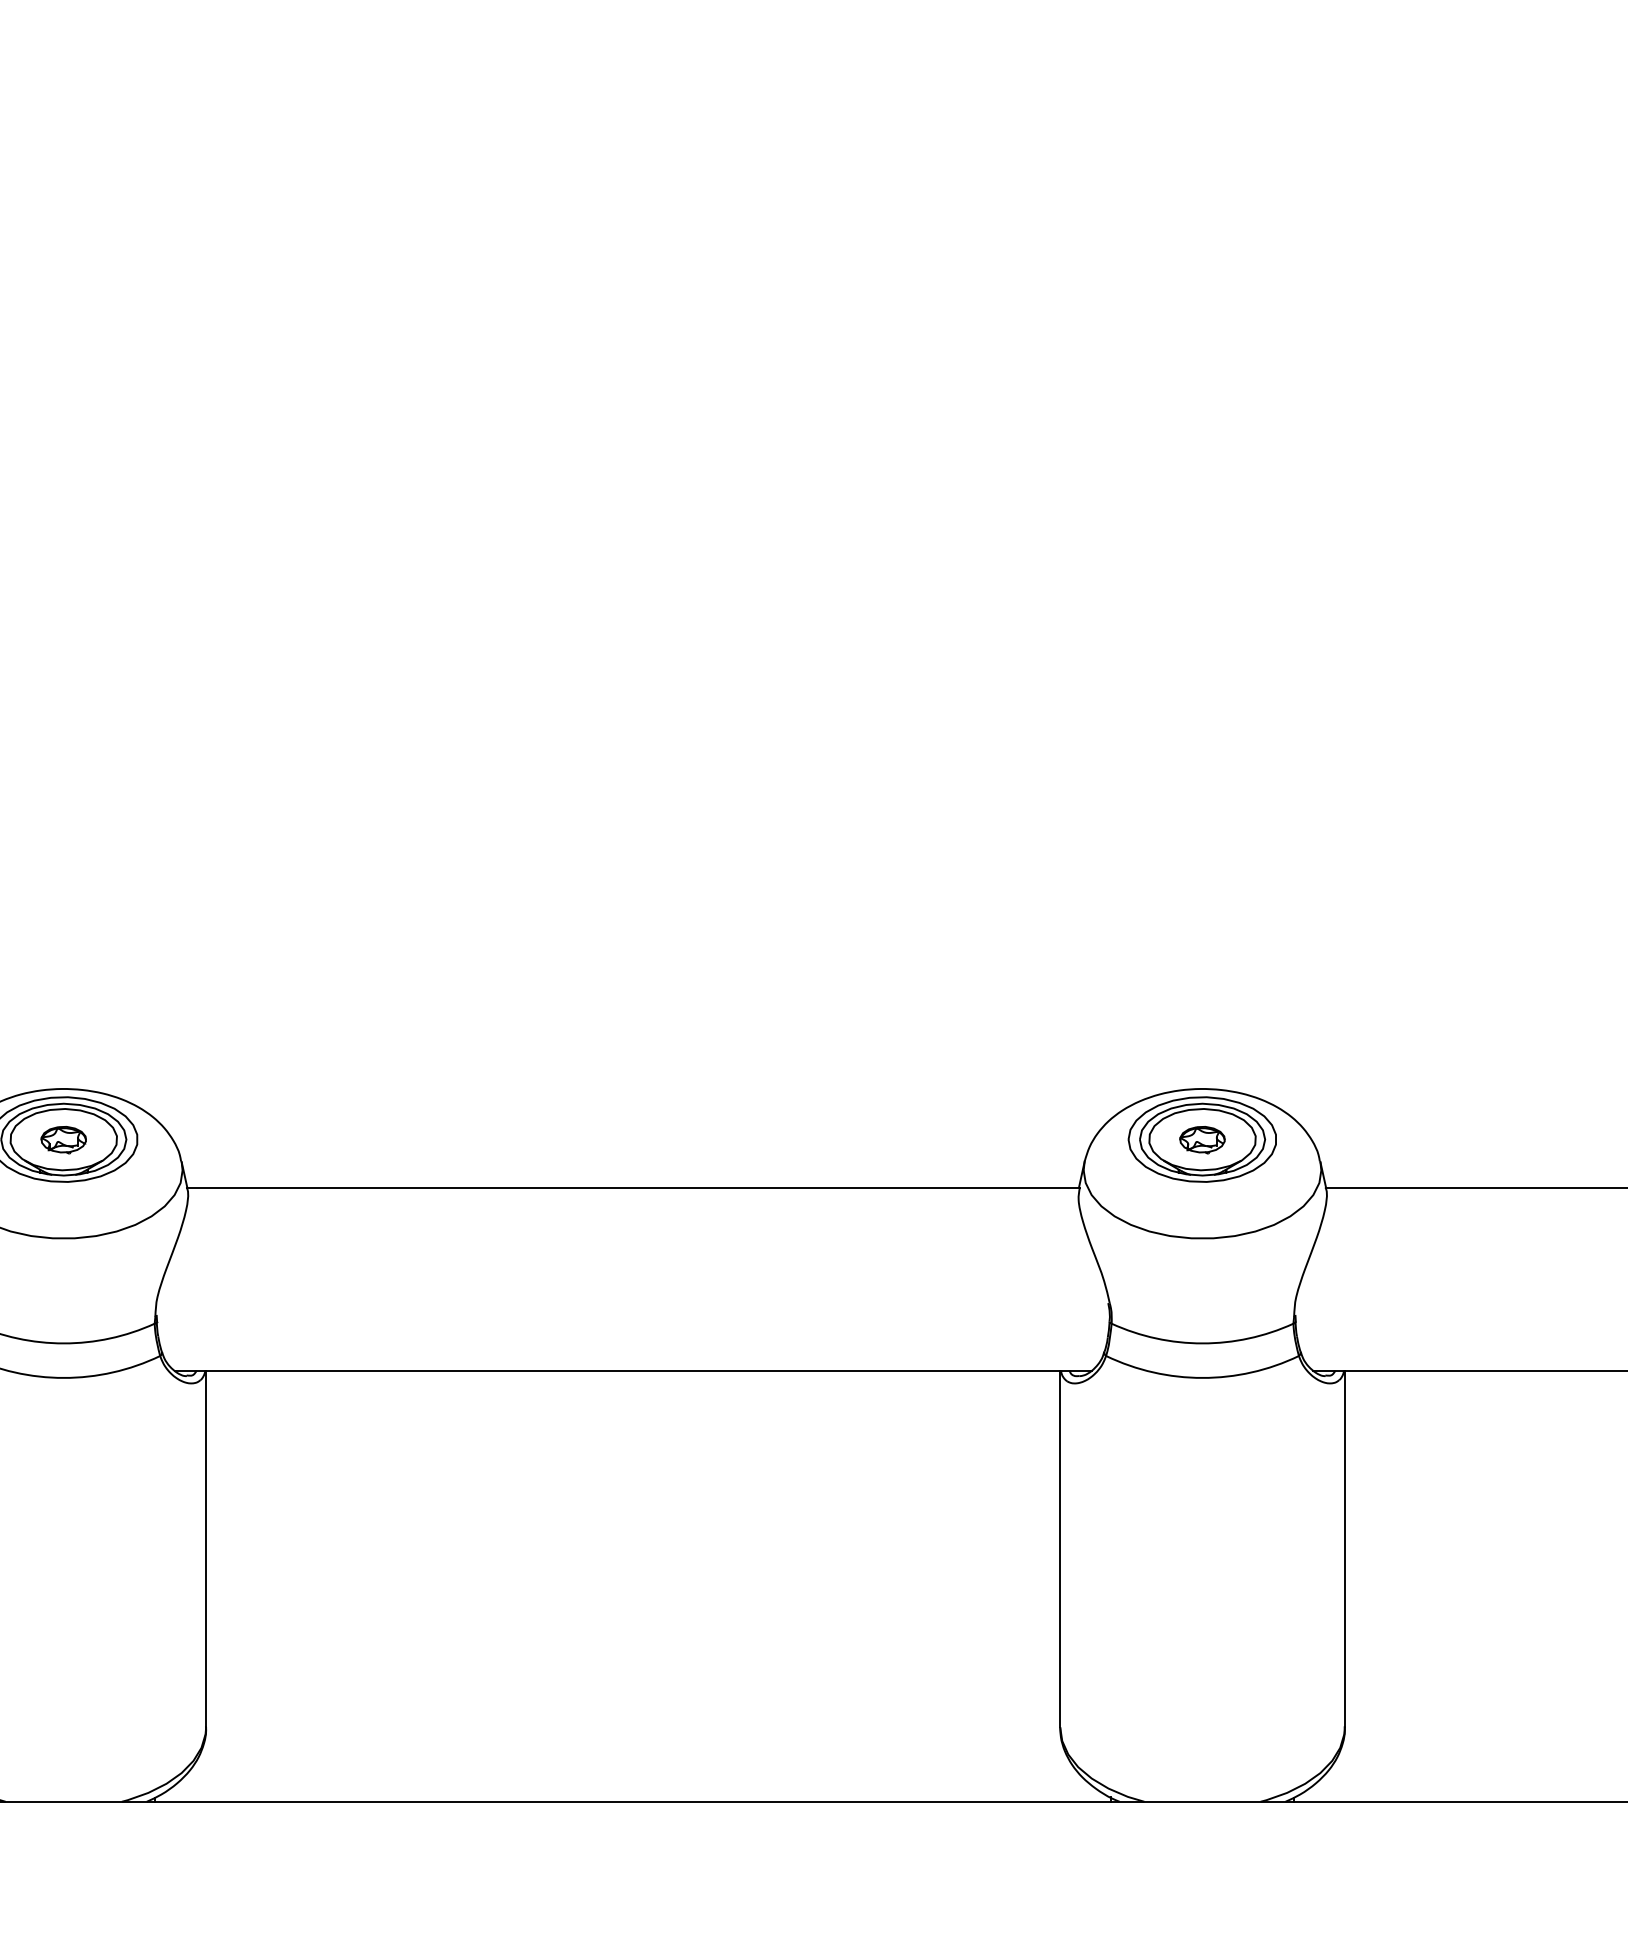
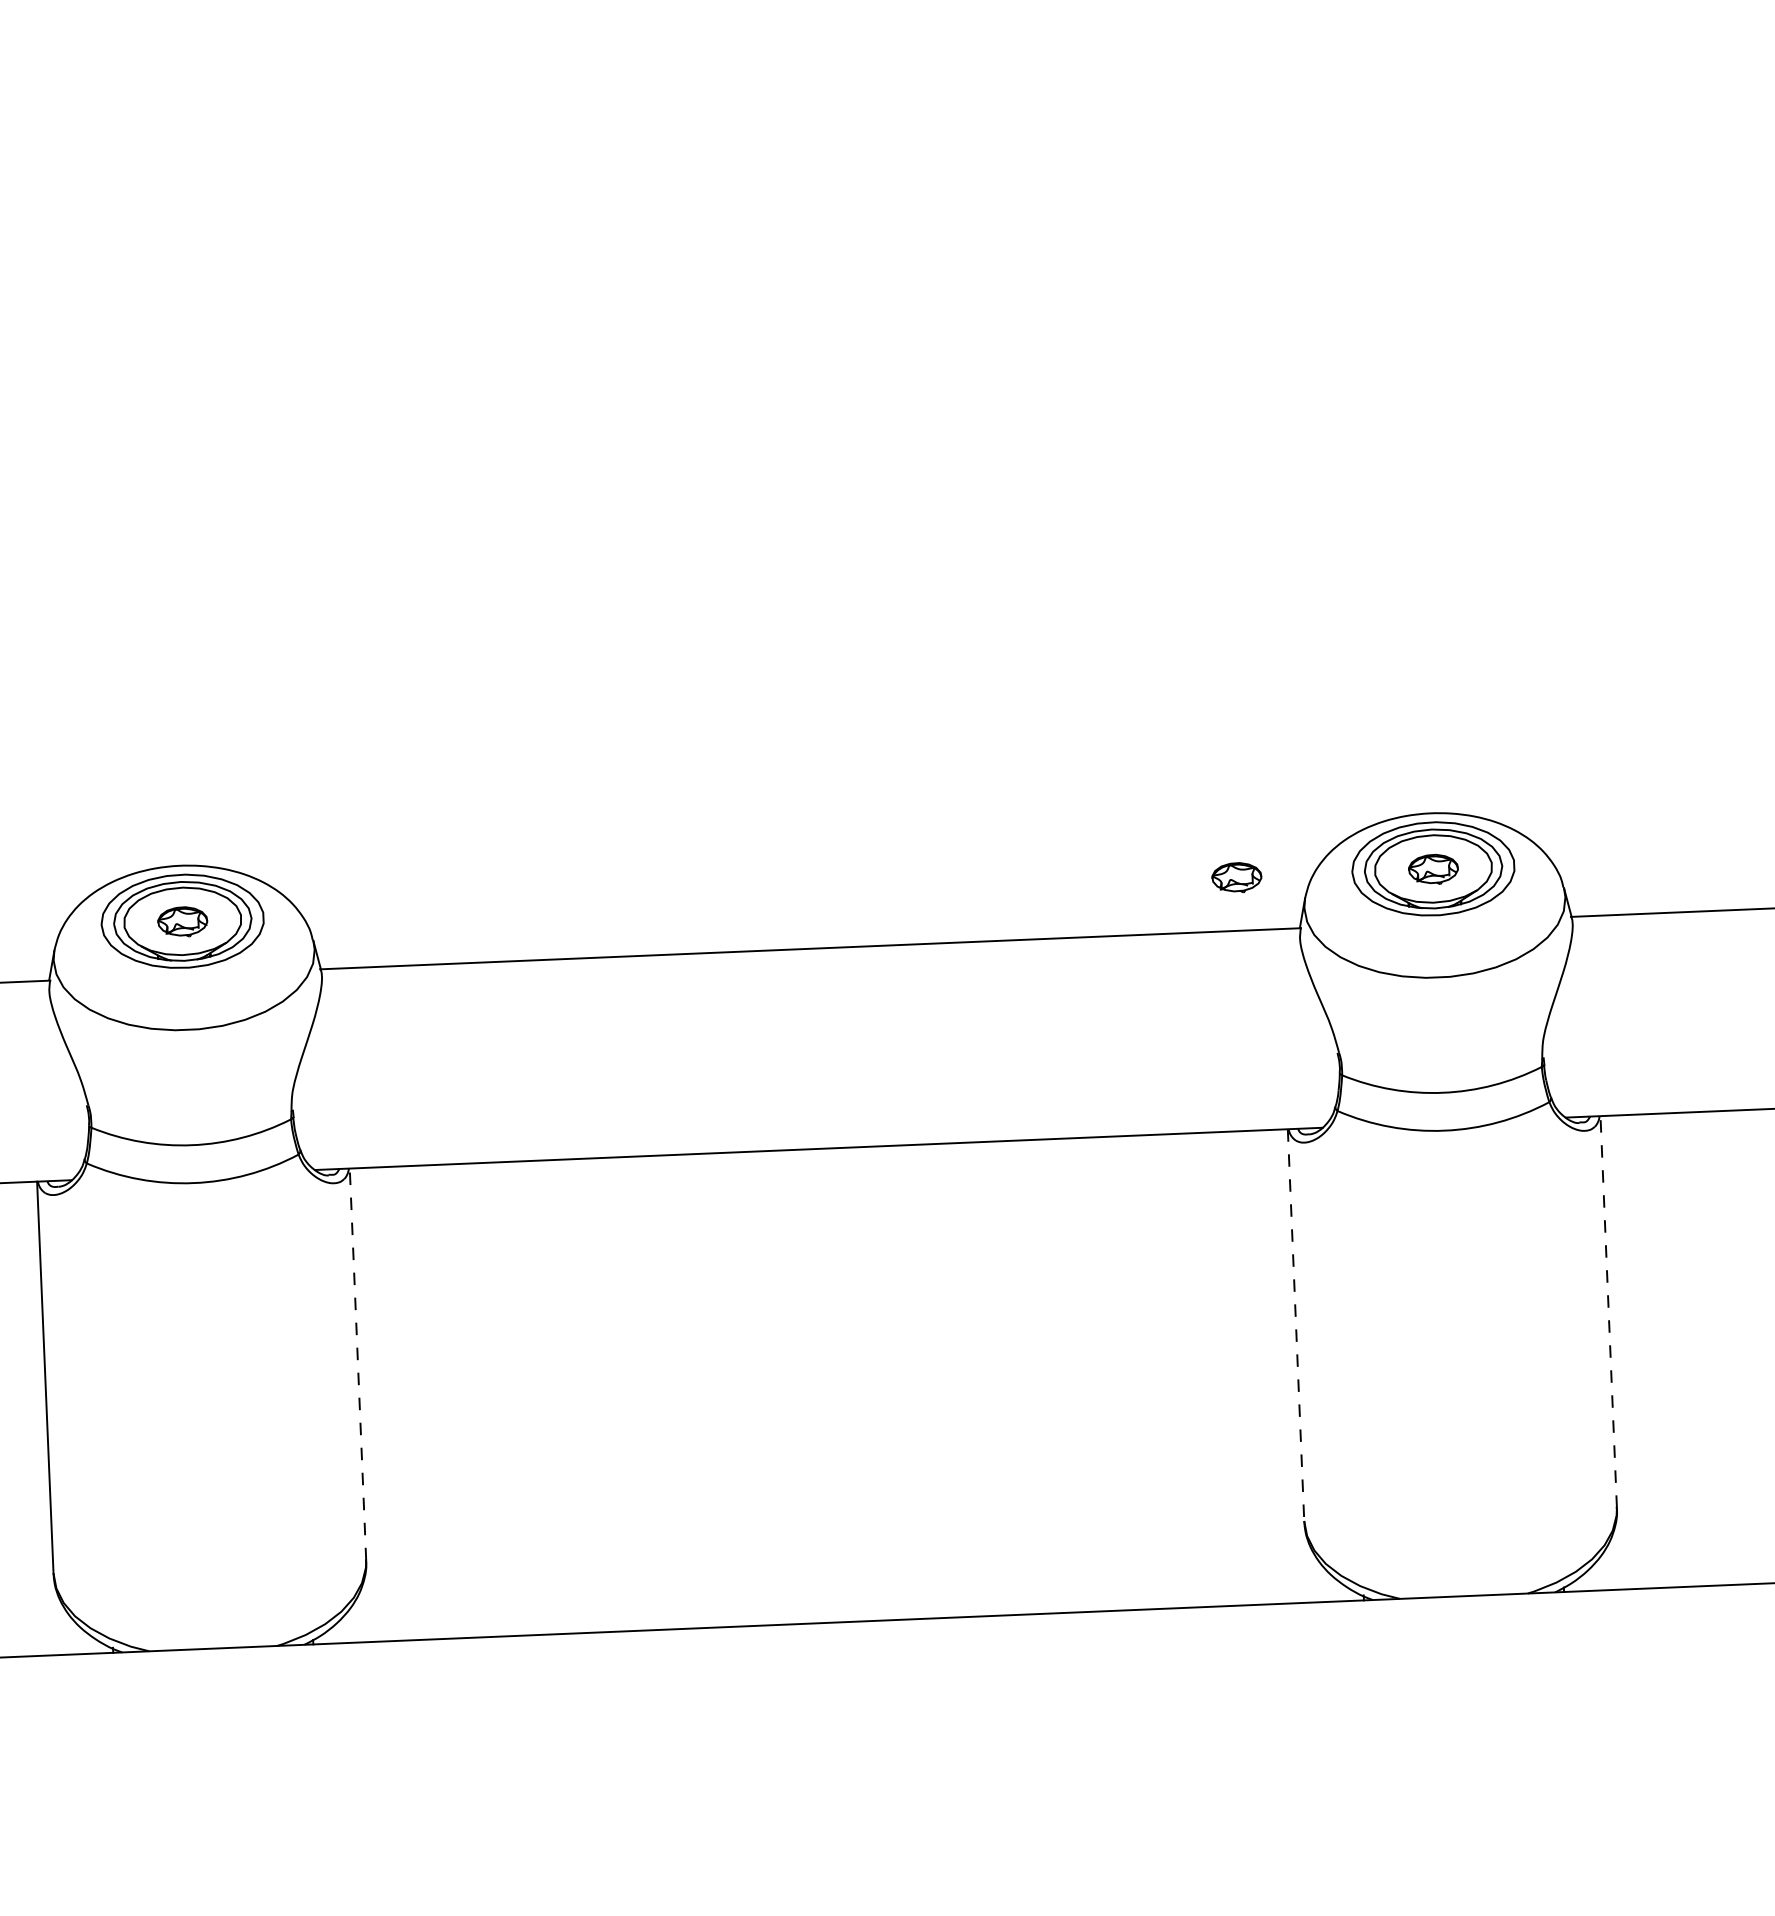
part: (1023, 1140) -> (1236, 878), added
line: (206, 1548) -> (358, 1363), solid -> dashed
line: (1344, 1548) -> (1608, 1311), solid -> dashed
line: (1060, 1549) -> (1296, 1325), solid -> dashed

